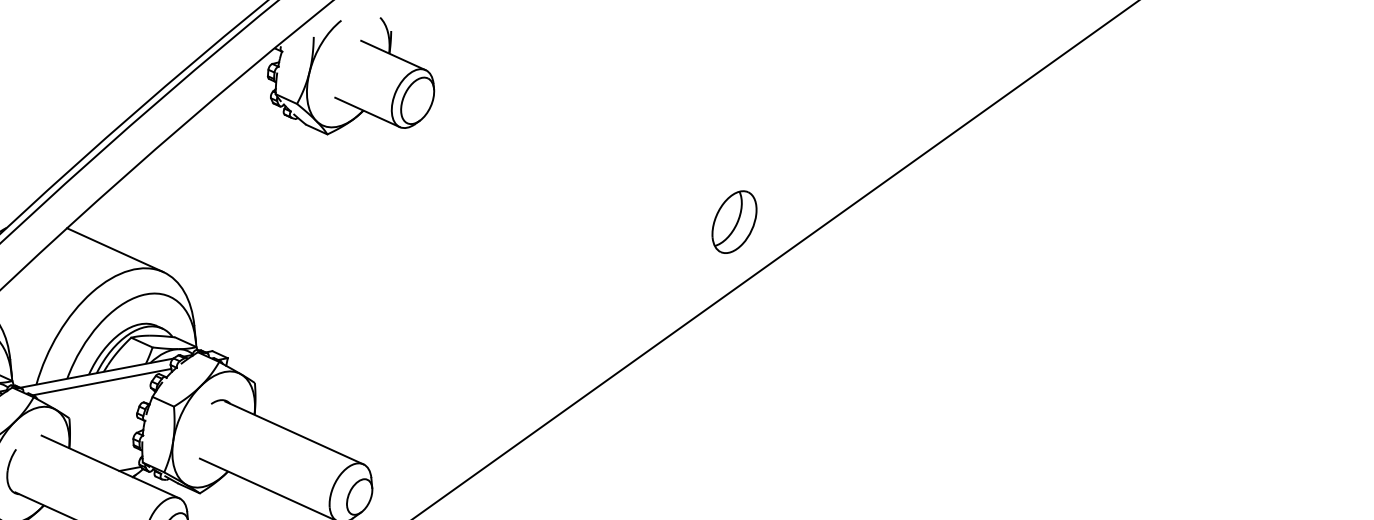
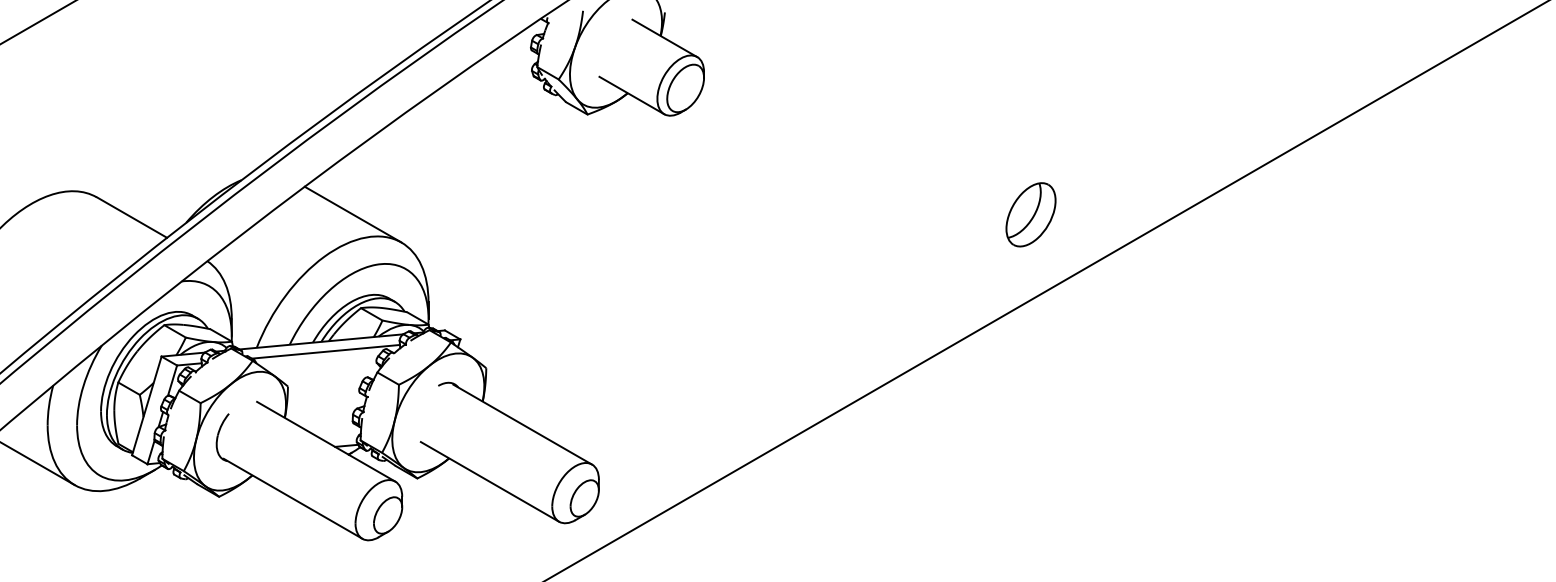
part: (733, 221) -> (1030, 214), moved

